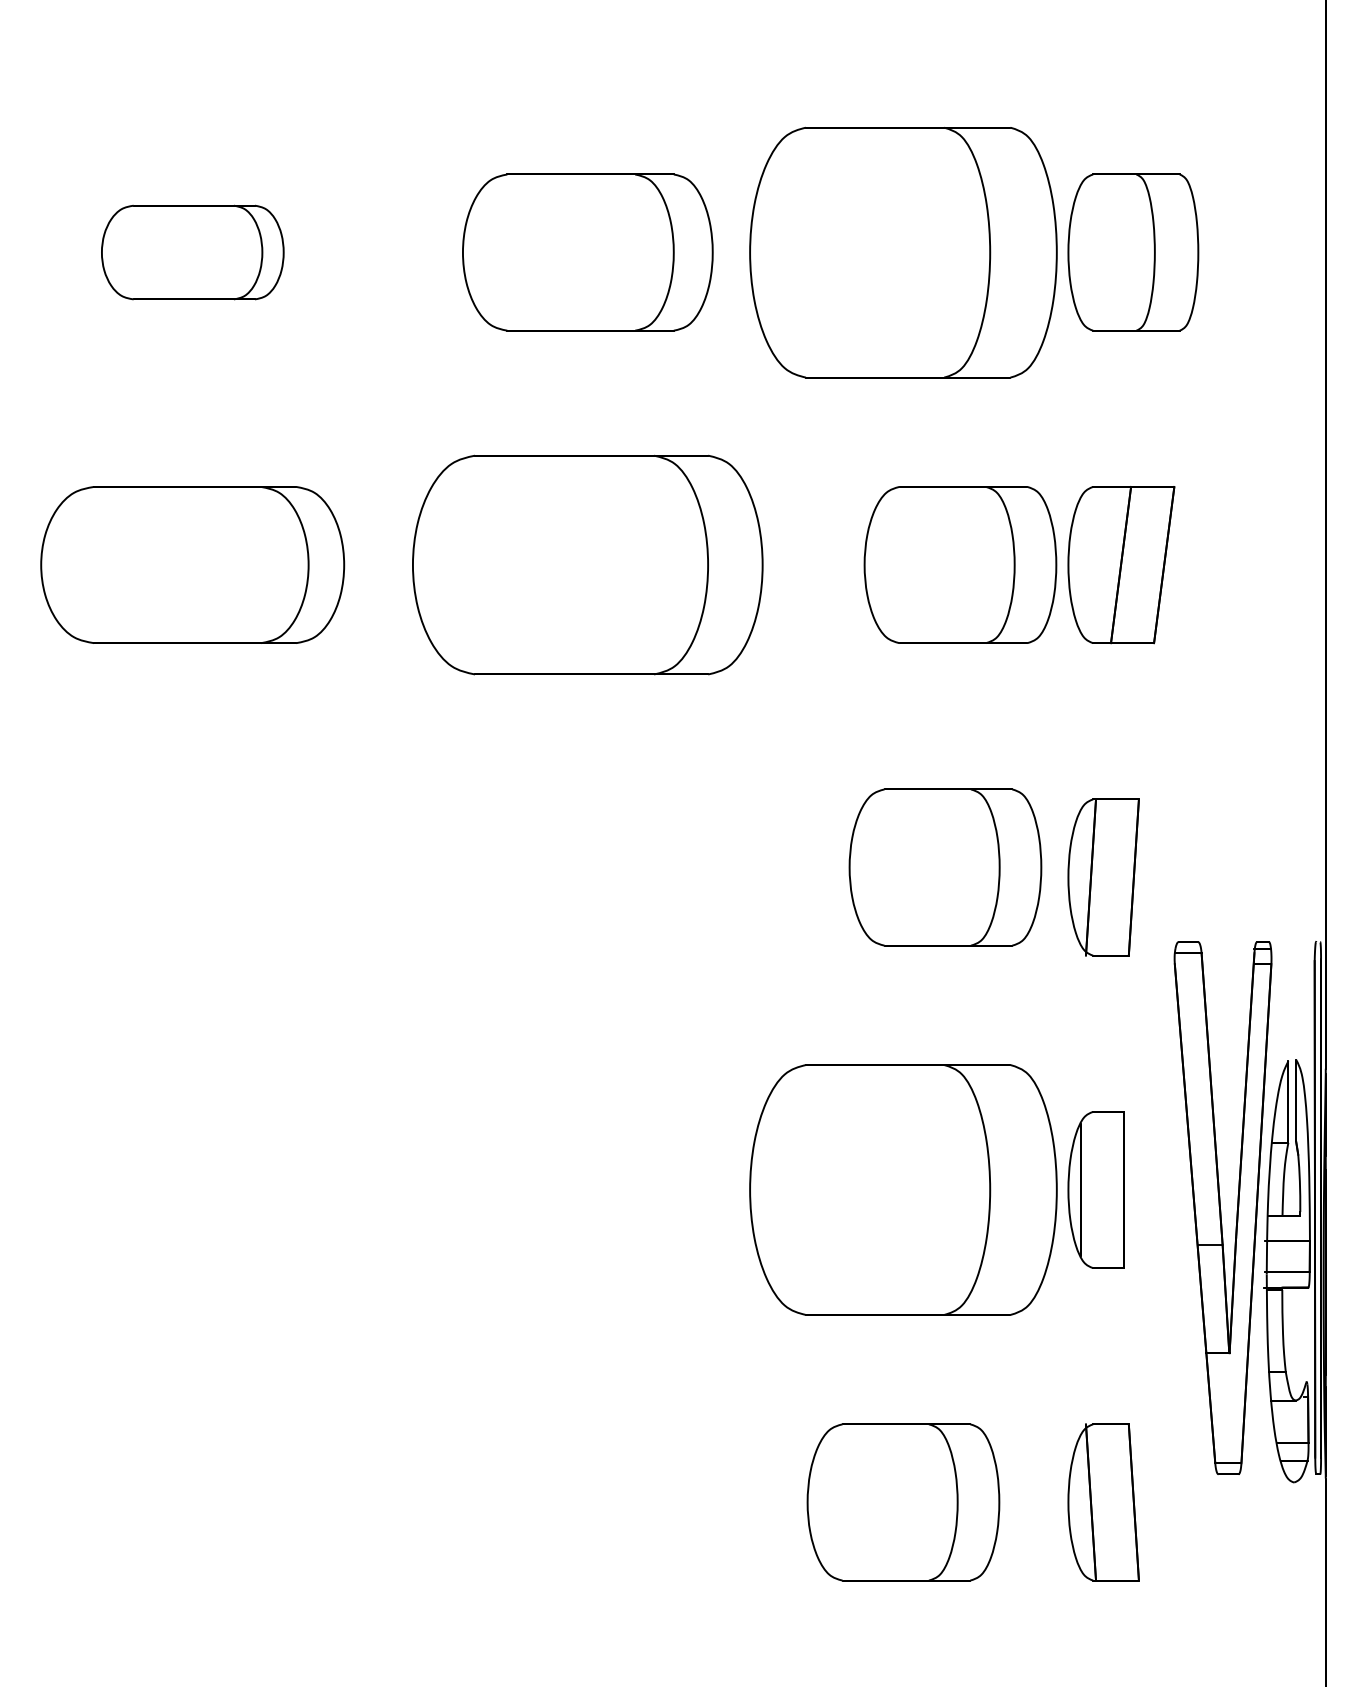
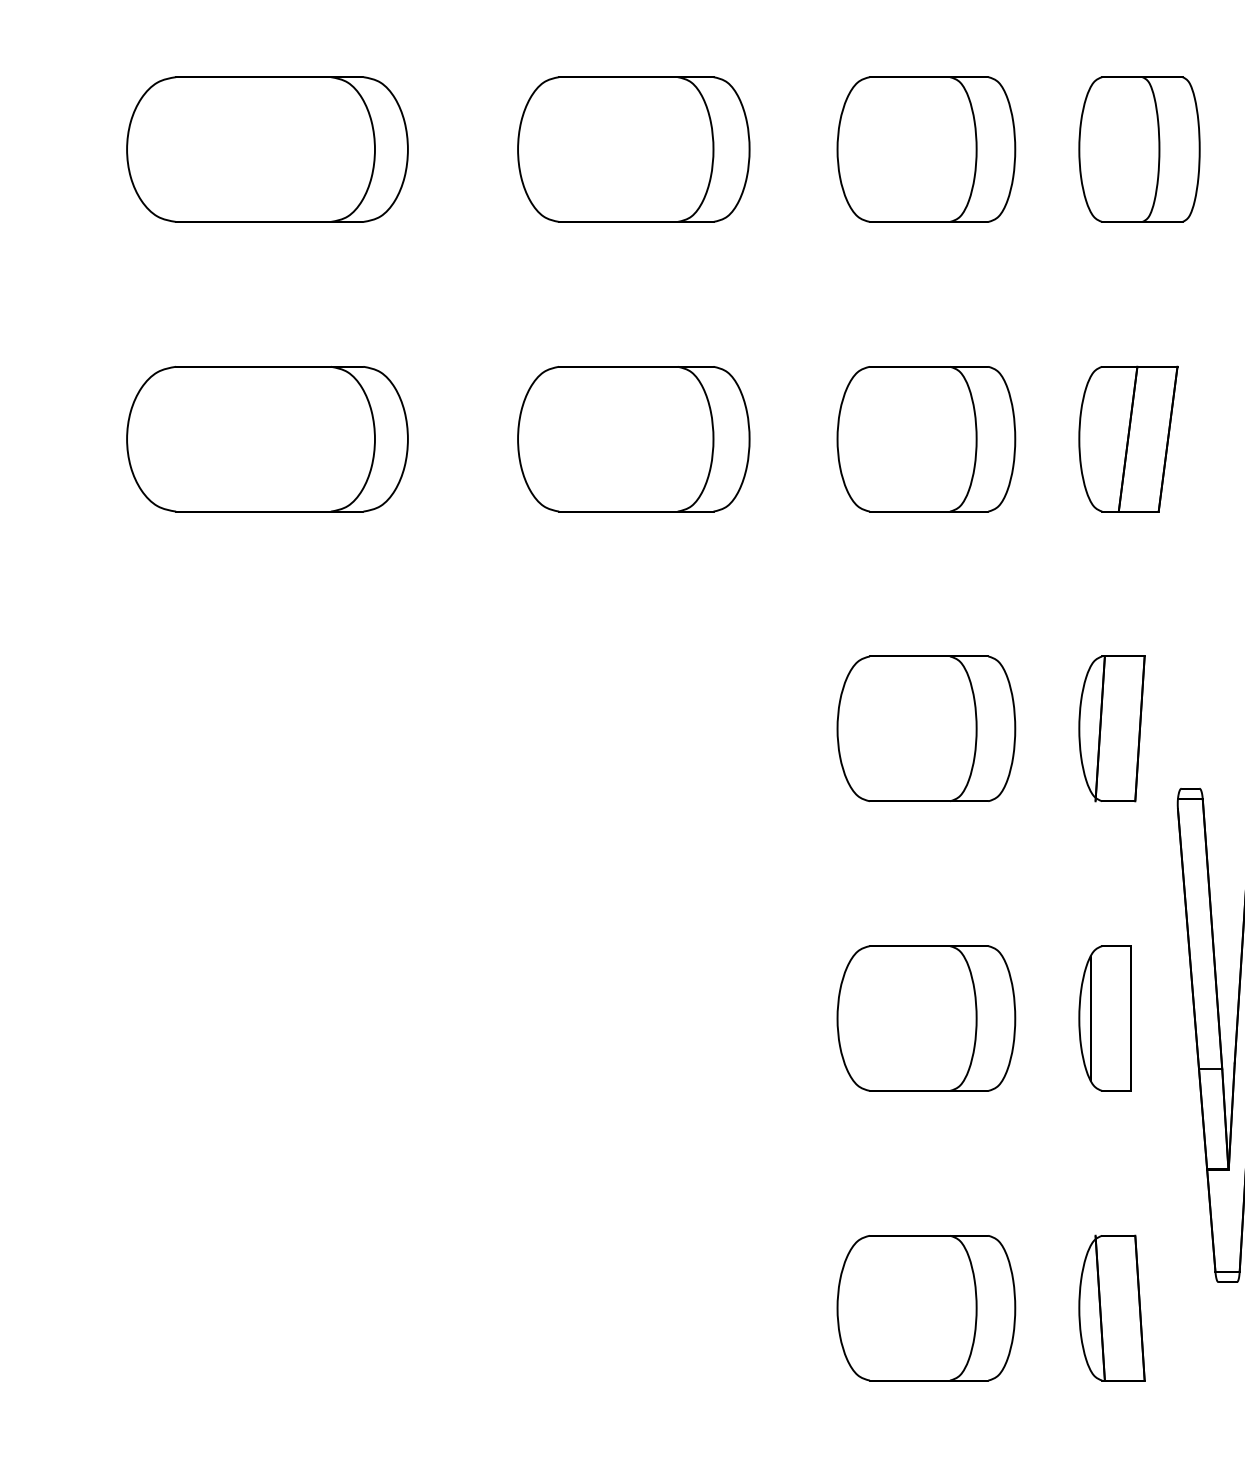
part: (192, 252) -> (267, 149), size x1.67
part: (903, 252) -> (926, 149), size x0.62
part: (587, 564) -> (633, 438), size x0.71
part: (960, 564) -> (926, 438), moved
part: (945, 867) -> (926, 728), moved
part: (903, 1189) -> (926, 1018), size x0.62

